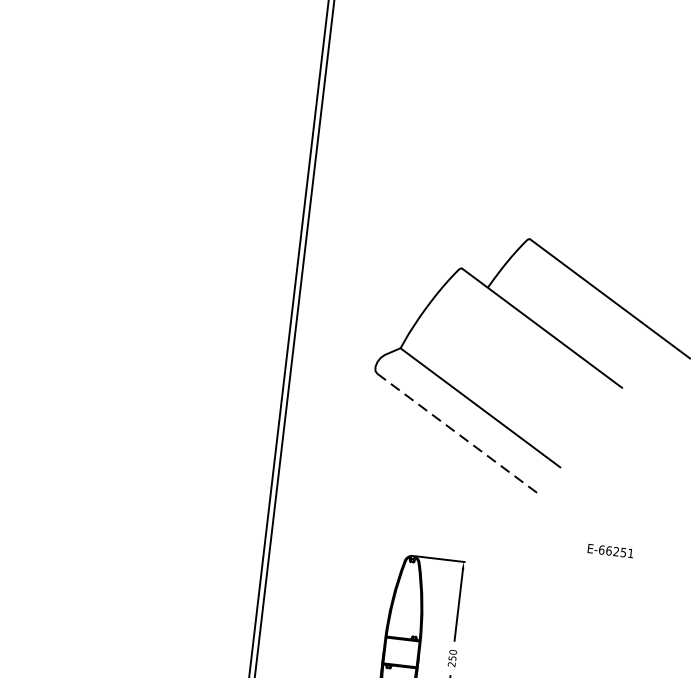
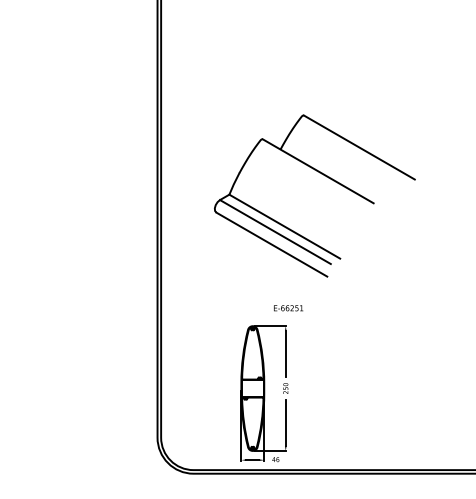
line: (464, 415) -> (275, 232), added
line: (456, 432) -> (271, 244), dashed -> solid
text: (610, 551) -> (288, 308), moved

